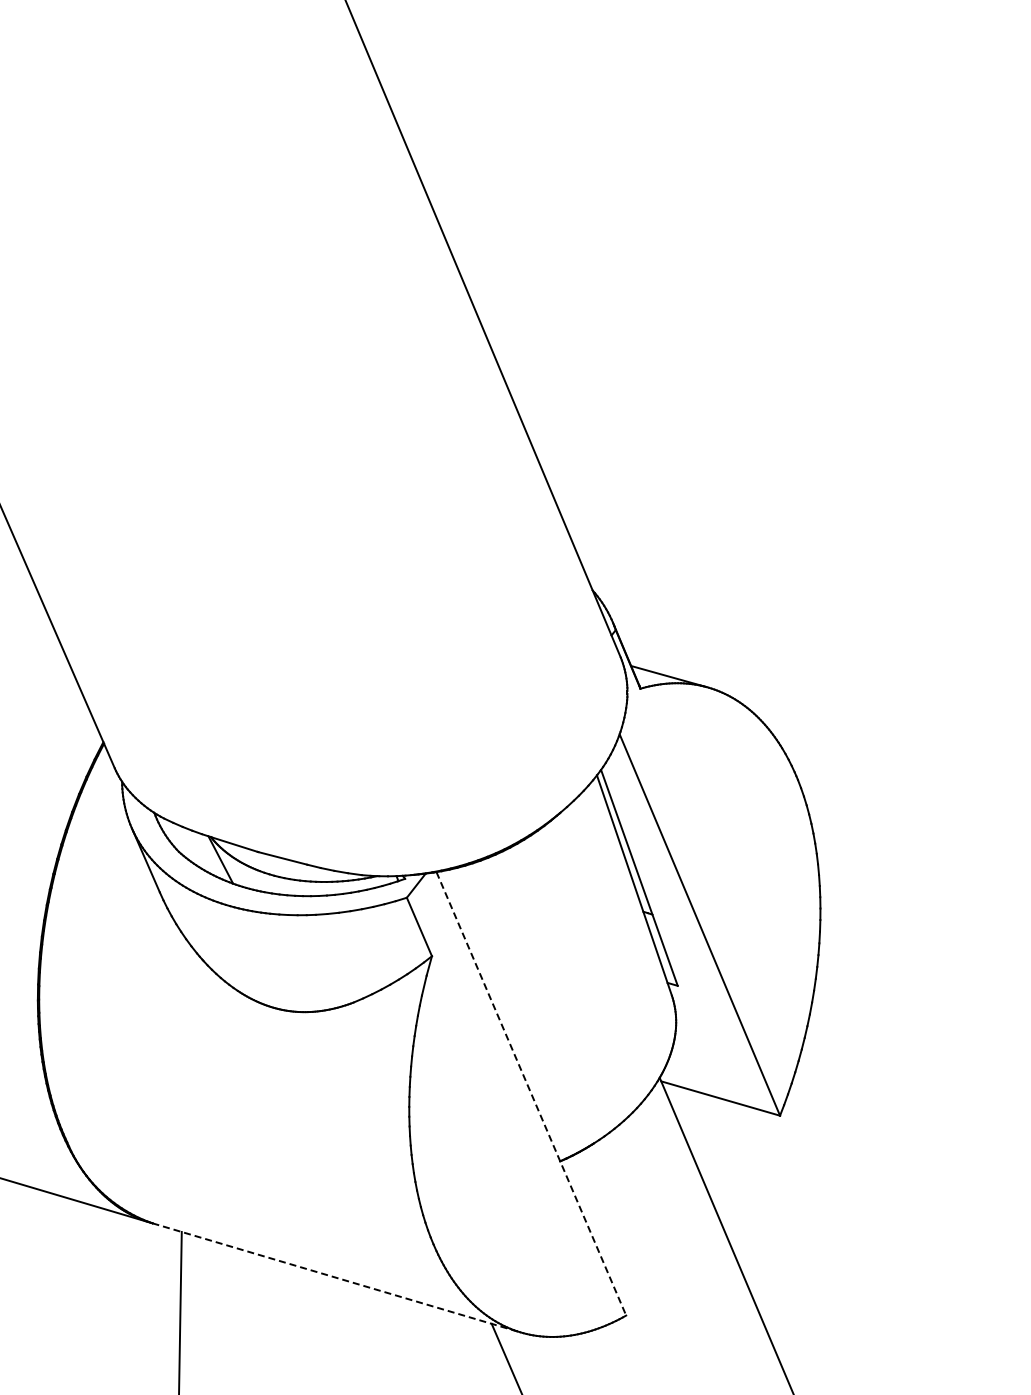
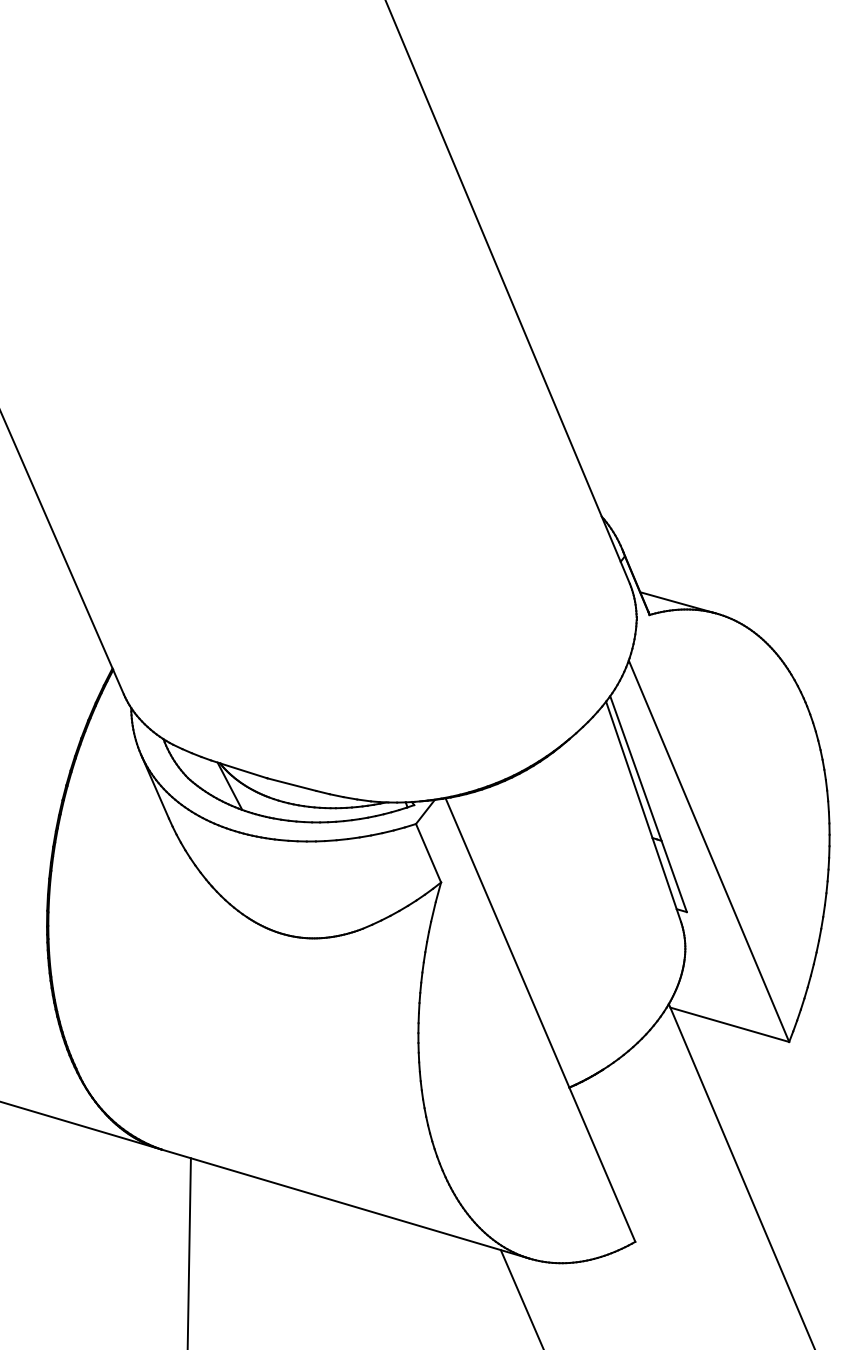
line: (531, 1094) -> (540, 1020), dashed -> solid
line: (336, 1277) -> (345, 1203), dashed -> solid

